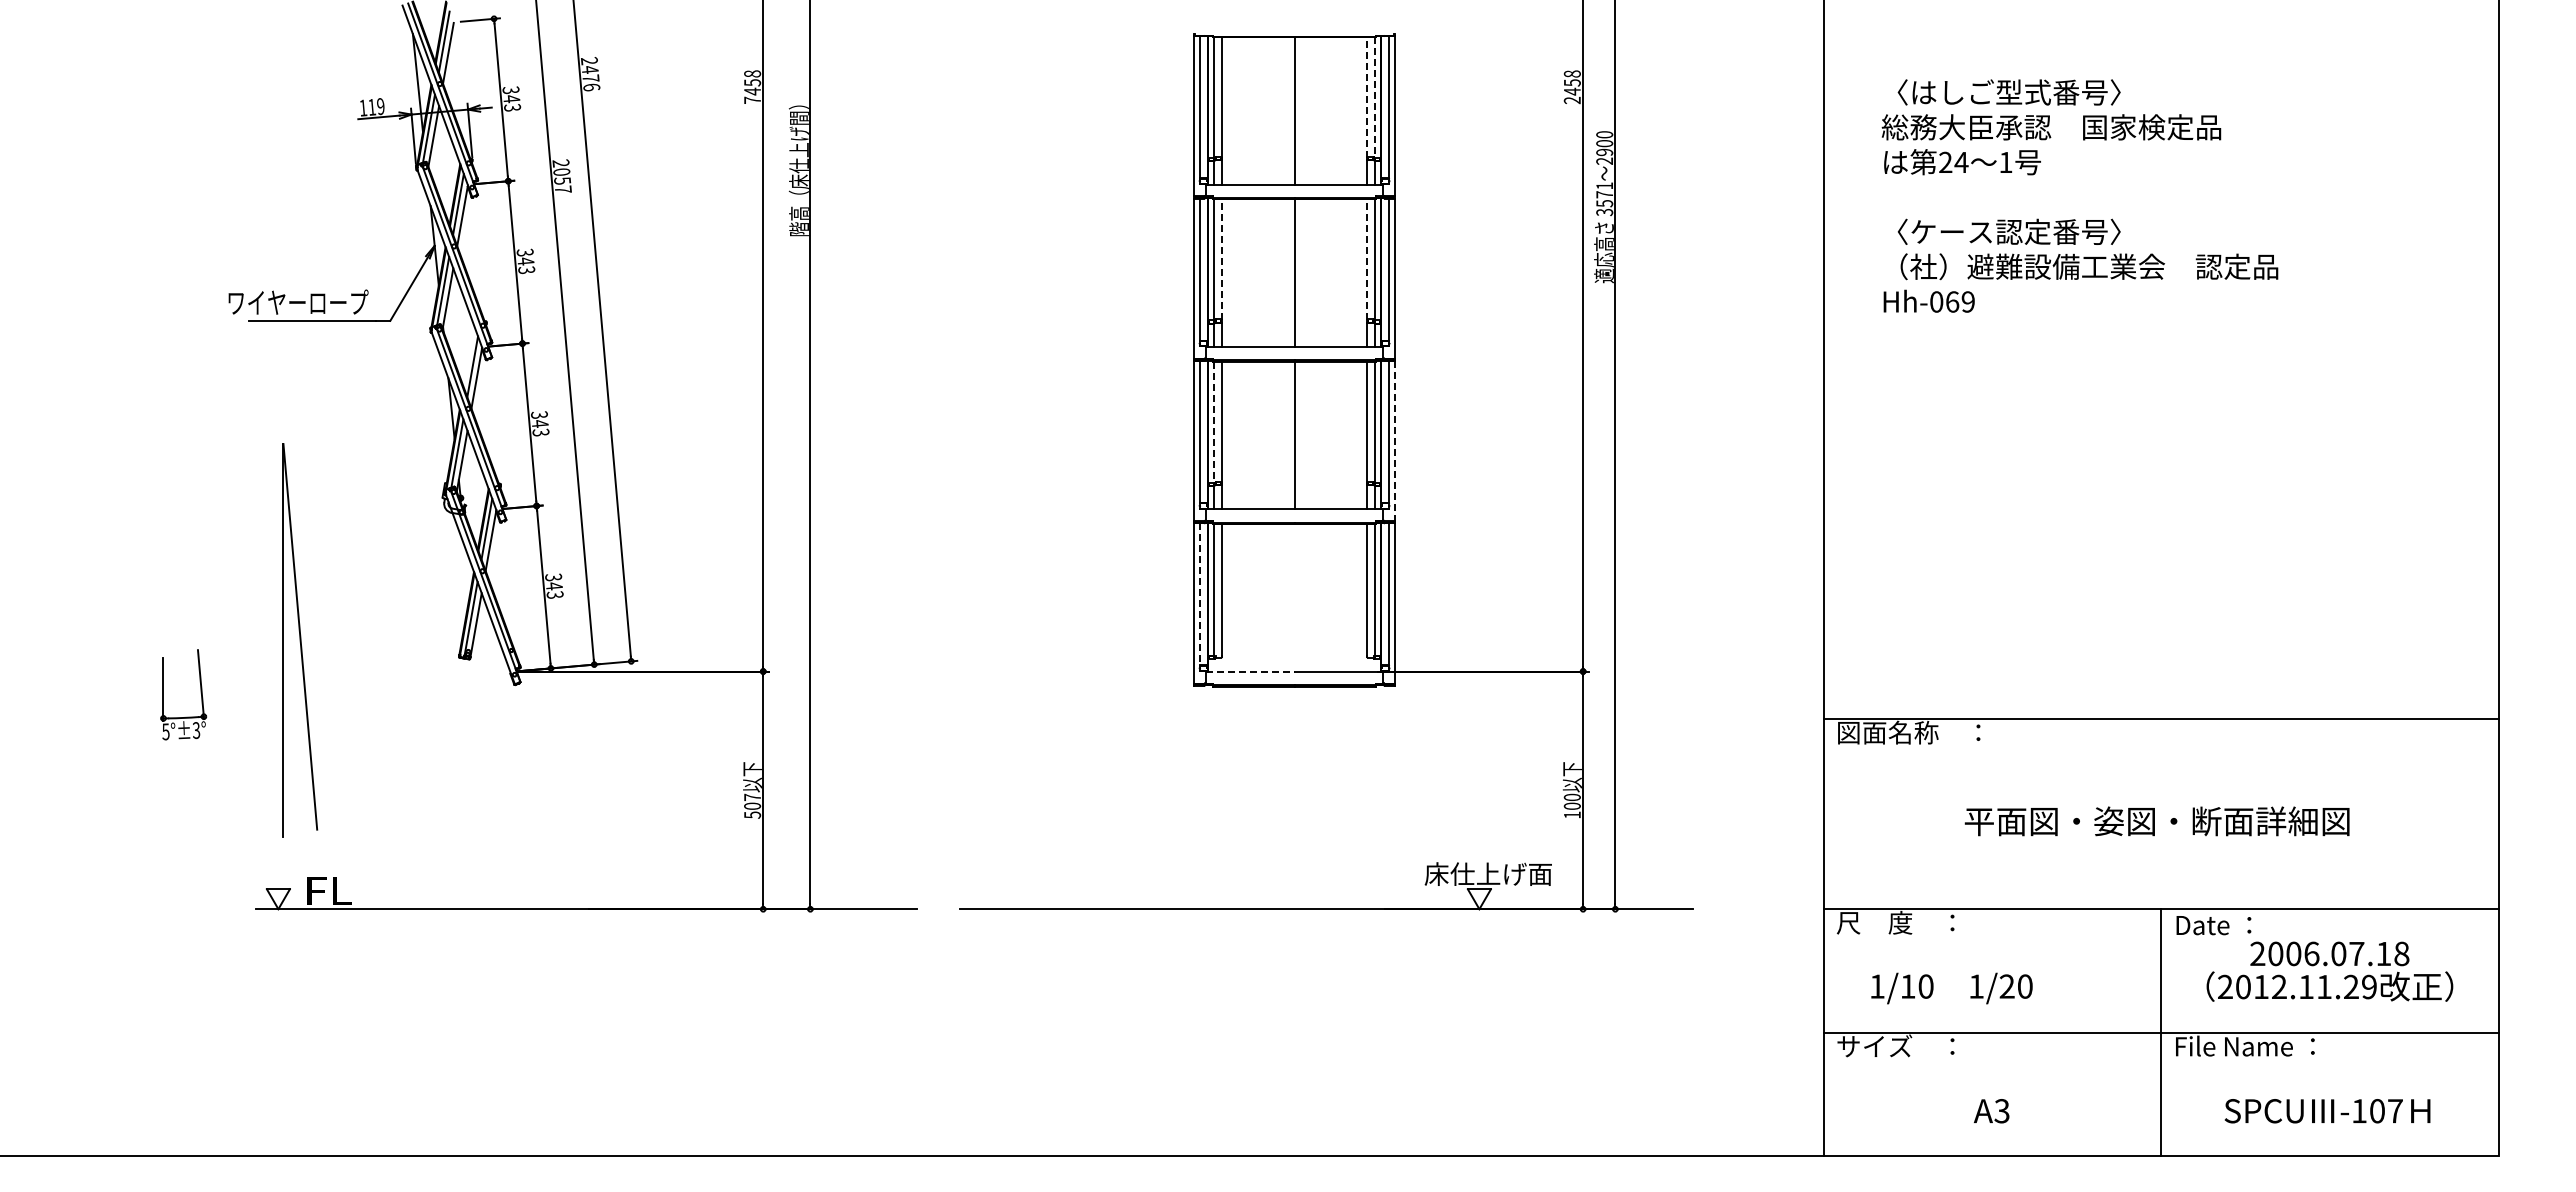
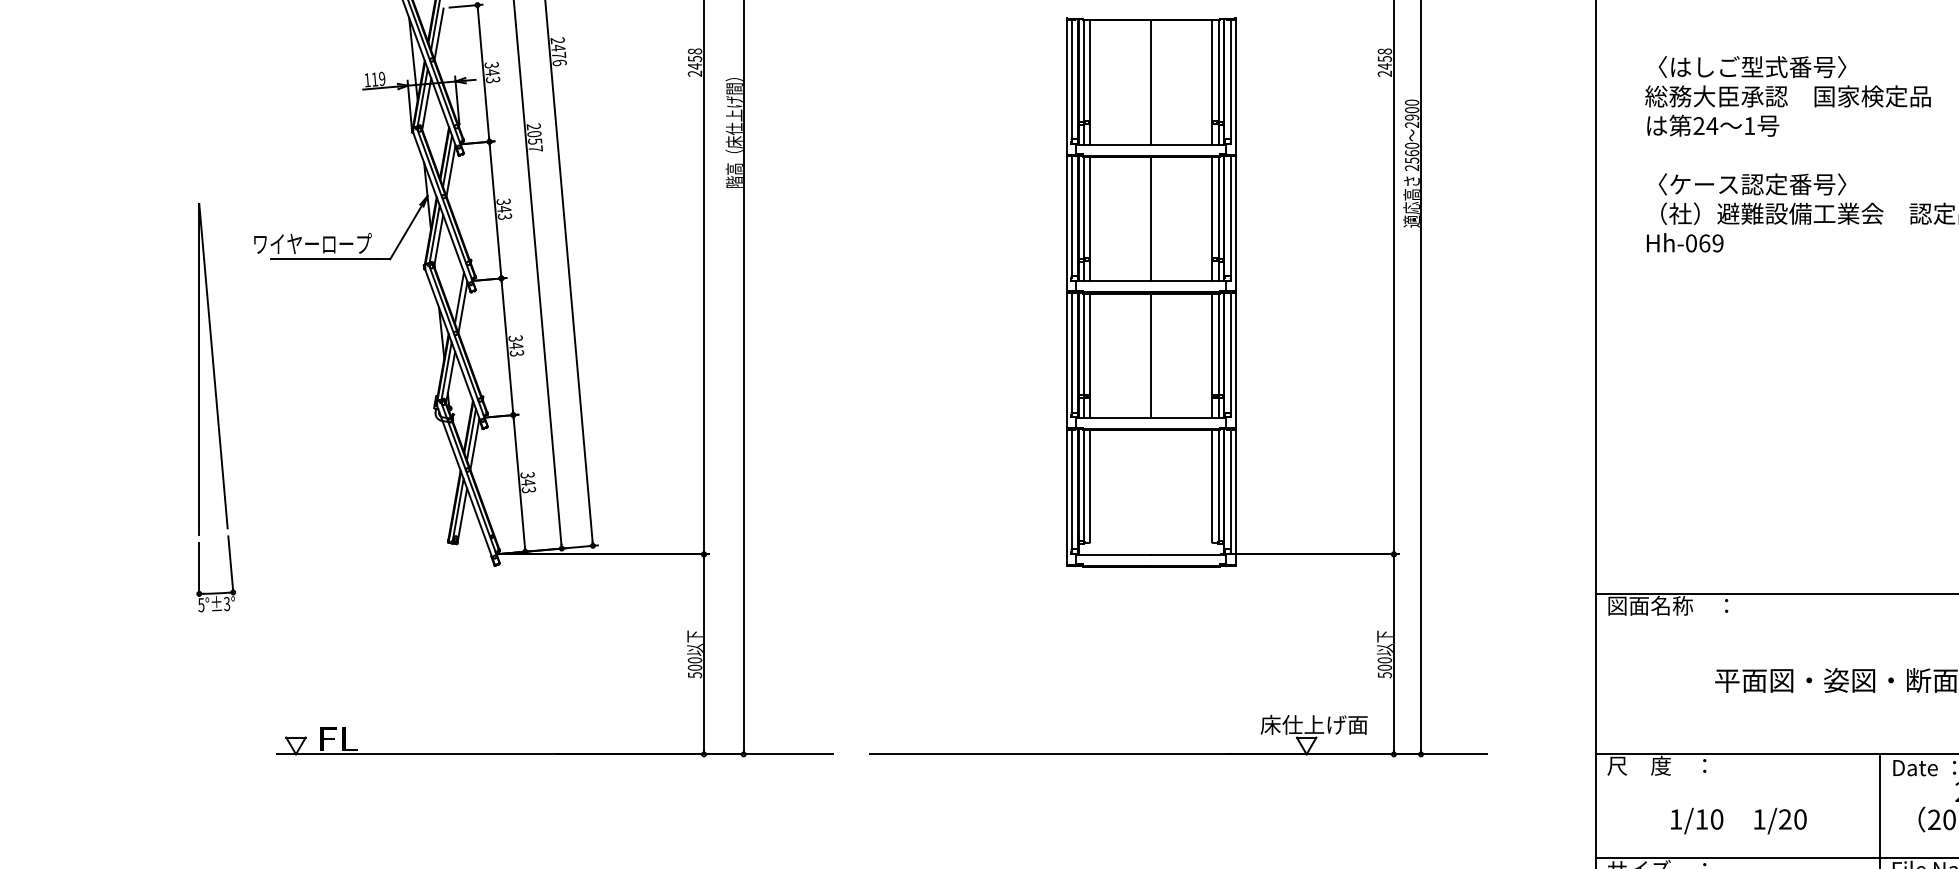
line: (1367, 96) -> (1212, 70), dashed -> solid
line: (1374, 97) -> (1218, 71), dashed -> solid
text: (752, 100) -> (694, 73), 7458 -> 2458
text: (1604, 199) -> (1411, 157), 3571 -> 2560
line: (1222, 259) -> (1090, 207), dashed -> solid
line: (1367, 259) -> (1212, 207), dashed -> solid
line: (1214, 422) -> (1083, 344), dashed -> solid
line: (1394, 441) -> (1235, 360), dashed -> solid
line: (1199, 594) -> (1071, 489), dashed -> solid
part: (300, 640) -> (213, 369), moved
line: (1250, 671) -> (1114, 554), dashed -> solid
text: (752, 797) -> (694, 660), 507 -> 500
text: (1572, 814) -> (1384, 674), 100 -> 500
text: (1951, 988) -> (1738, 821), moved

